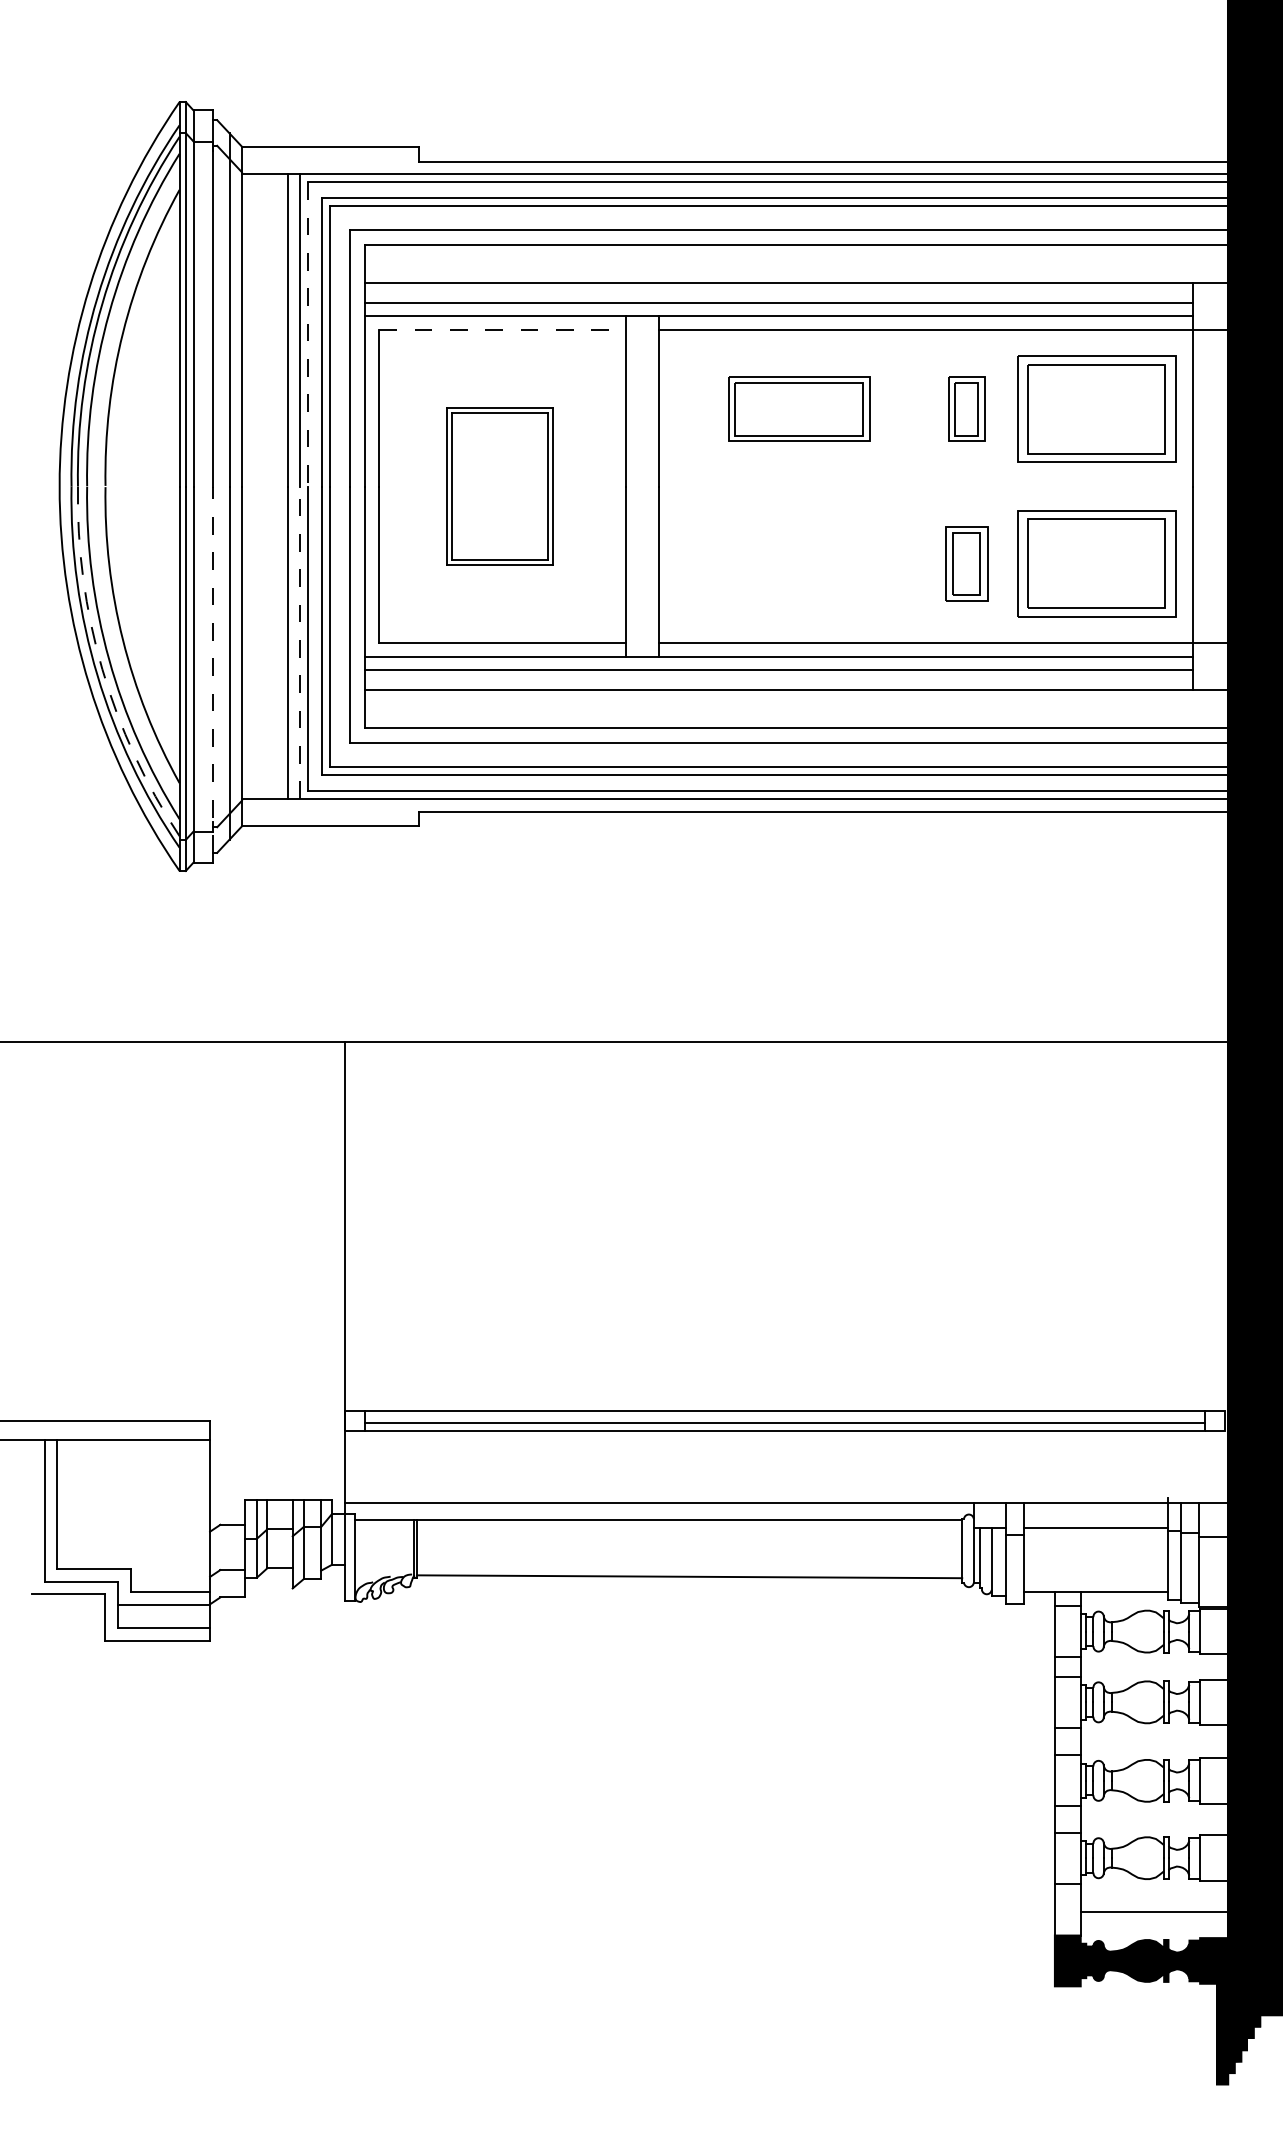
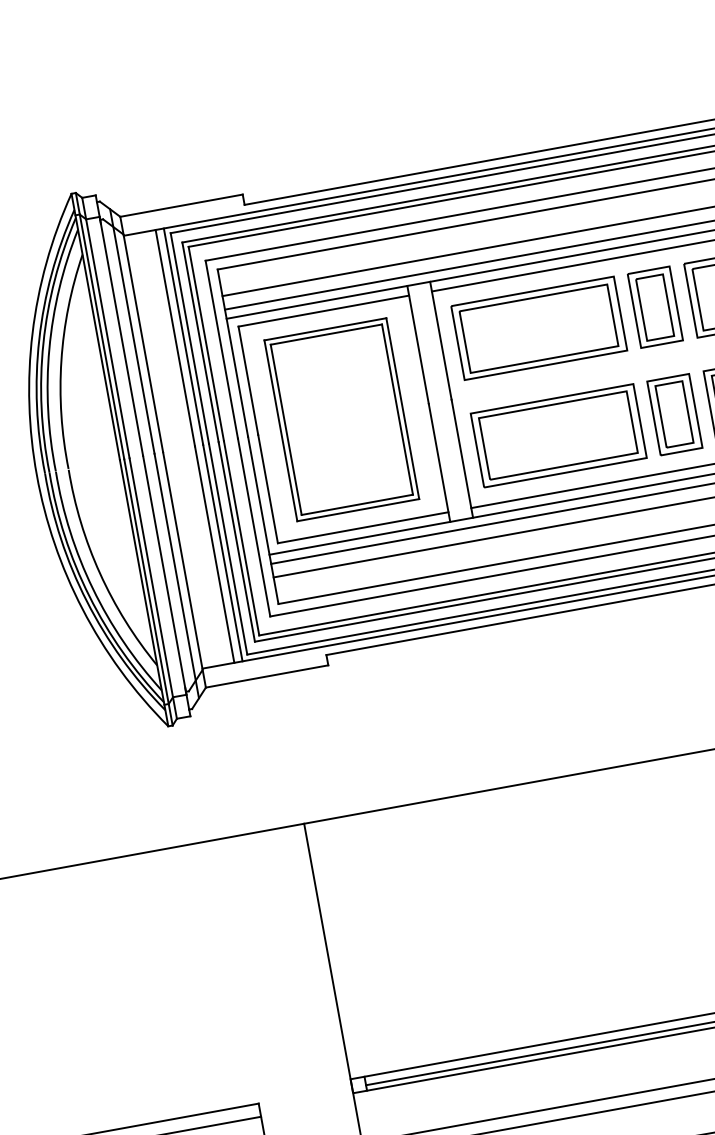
line: (502, 330) -> (323, 311), dashed -> solid
line: (308, 334) -> (190, 338), dashed -> solid
part: (799, 408) -> (539, 328), size x1.67
part: (966, 408) -> (655, 306), size x1.67
part: (499, 486) -> (341, 419), size x1.67
part: (799, 563) -> (558, 435), added
part: (966, 563) -> (674, 414), size x1.43
line: (299, 642) -> (222, 552), dashed -> solid
arc: (102, 669) -> (89, 596), dashed -> solid
line: (213, 669) -> (166, 582), dashed -> solid

